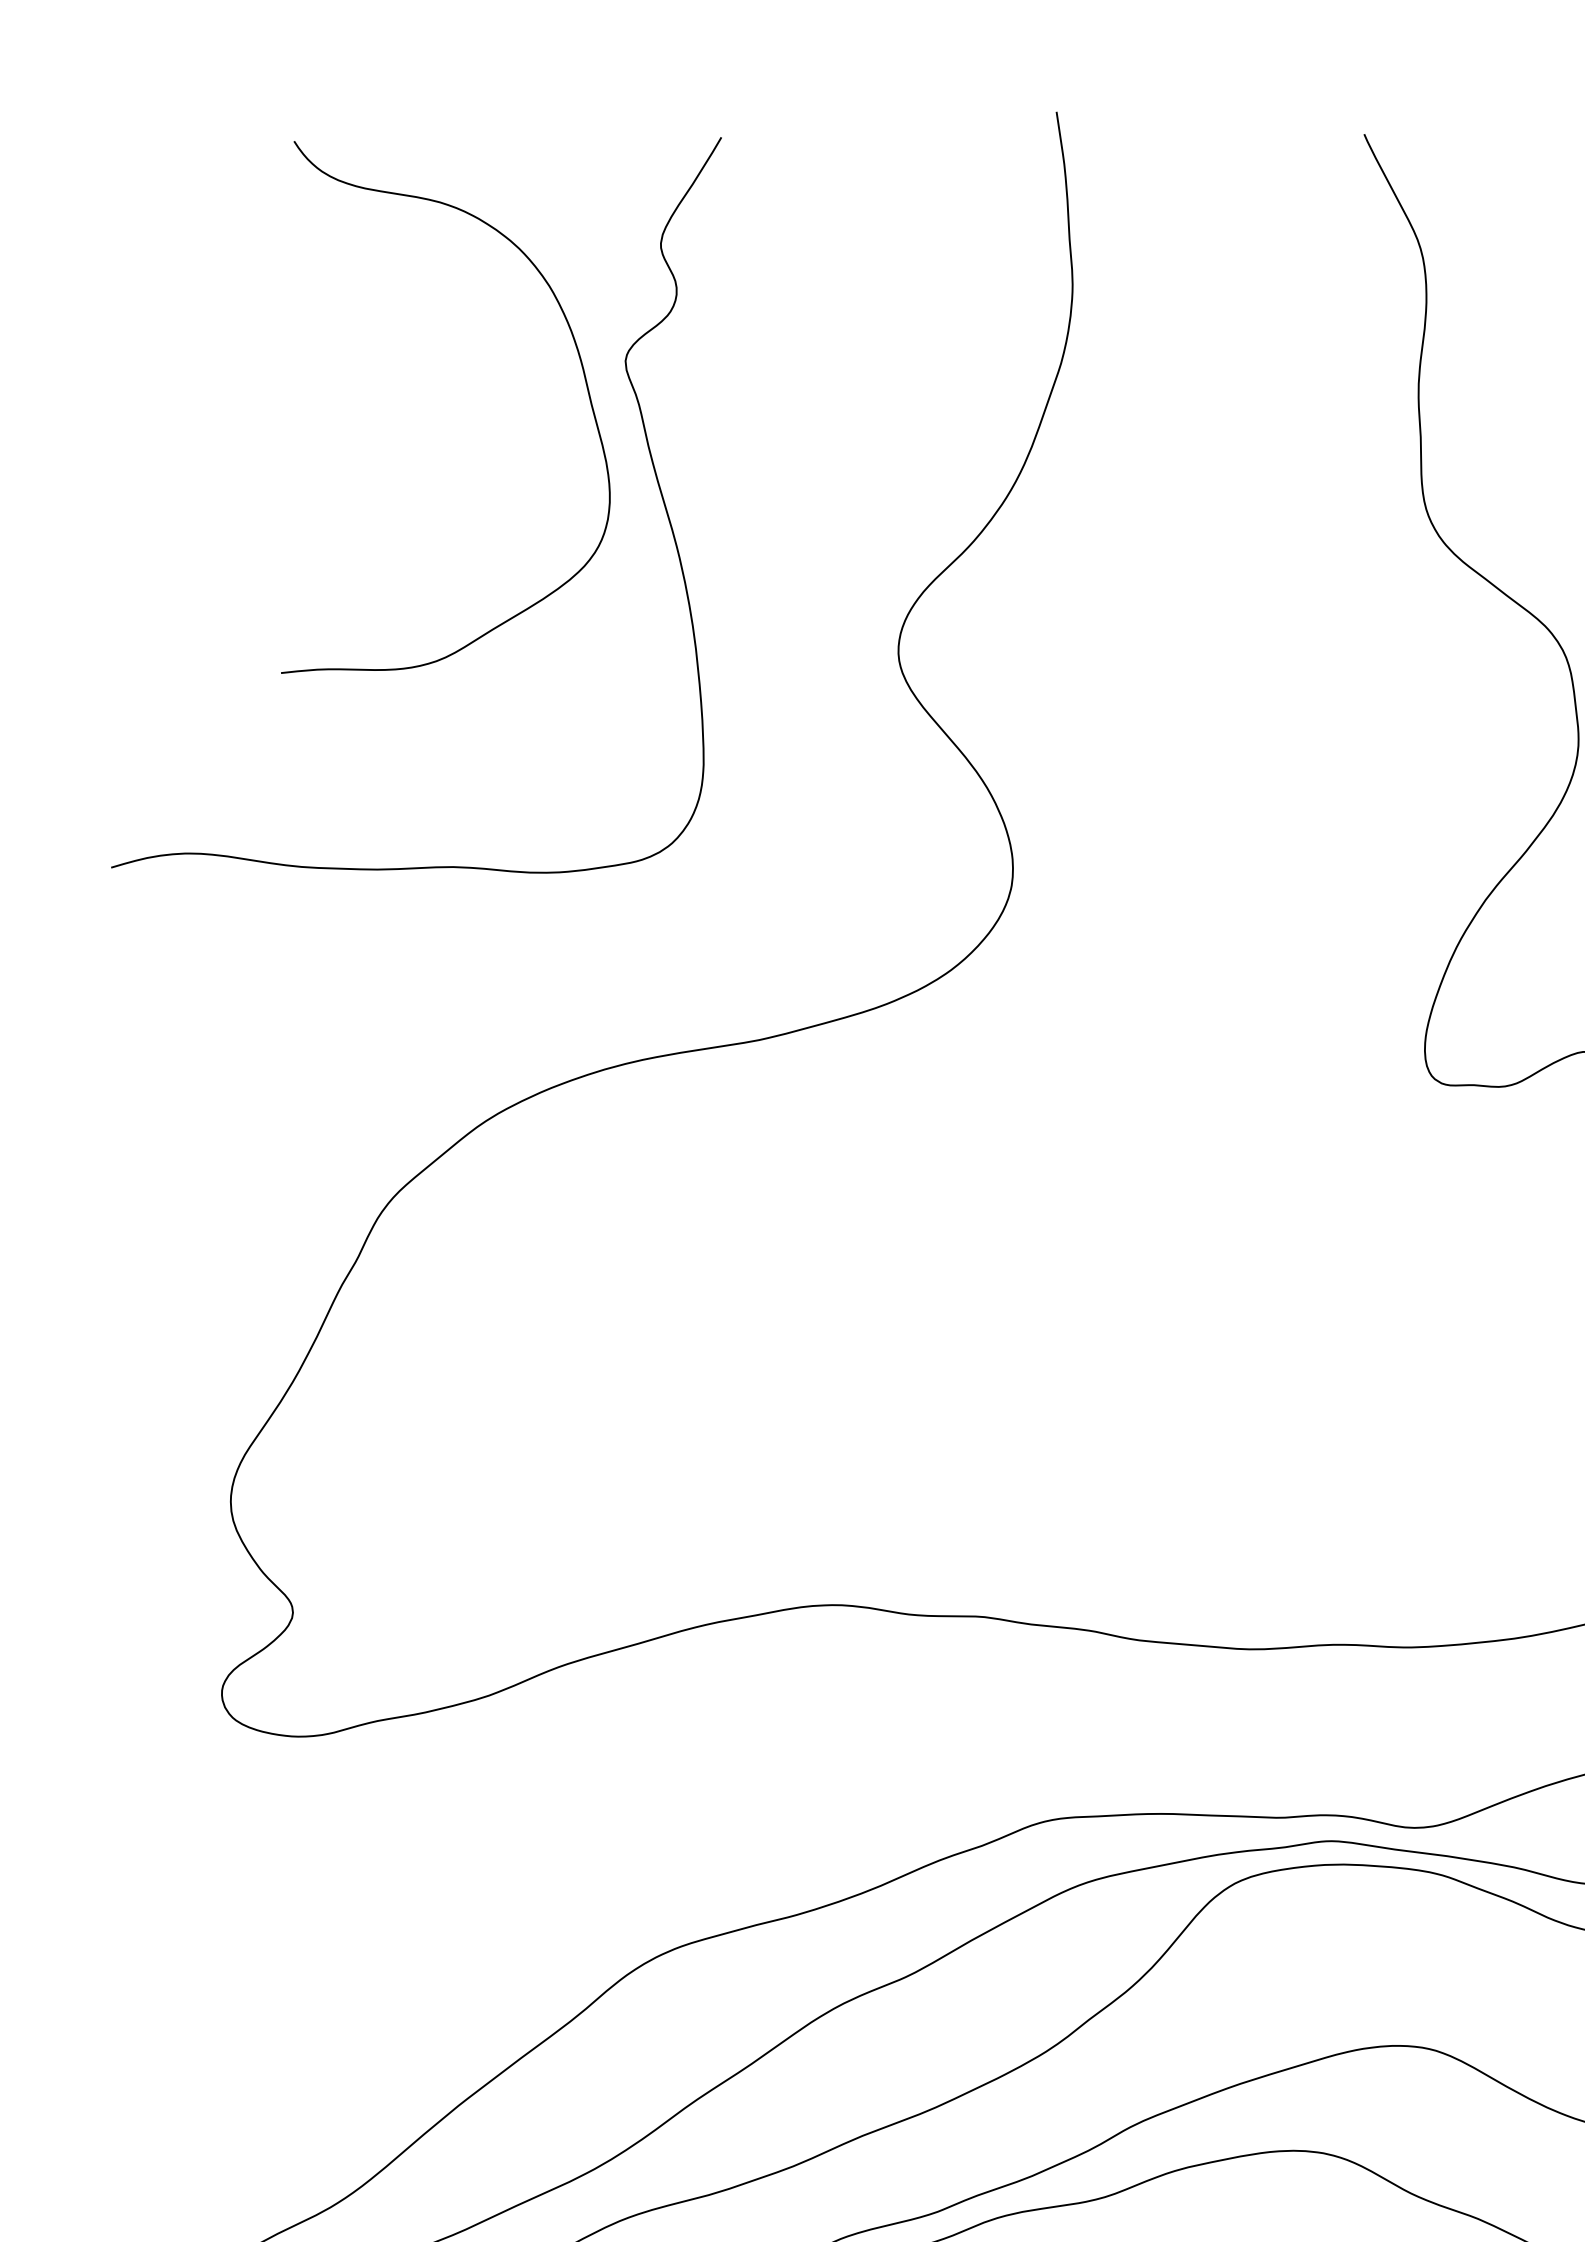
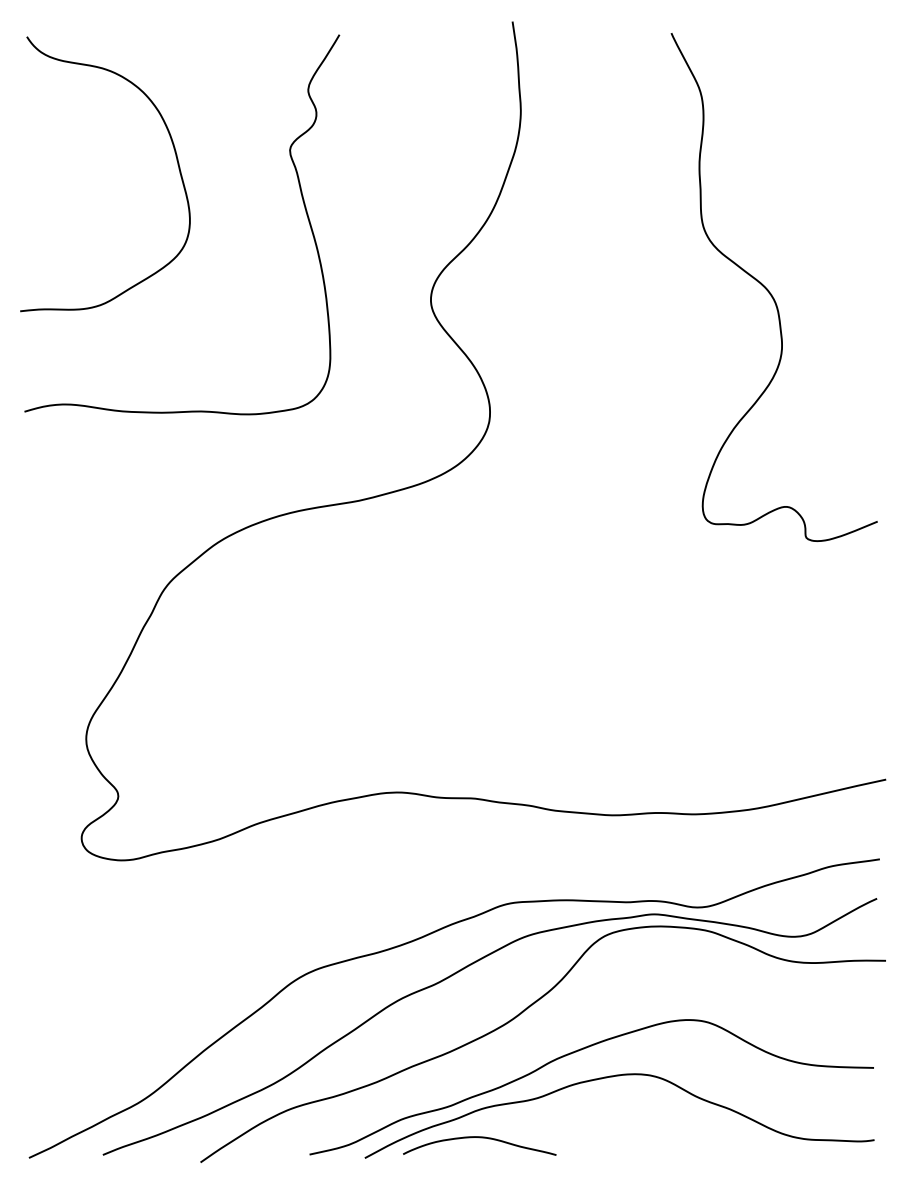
curve: (581, 373) -> (175, 156), moved

